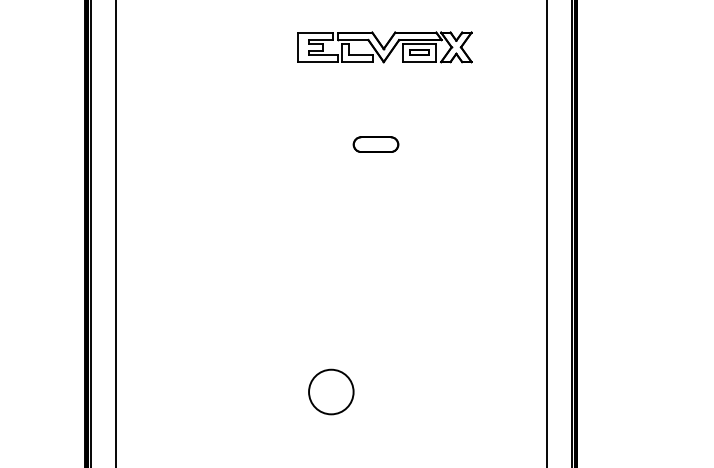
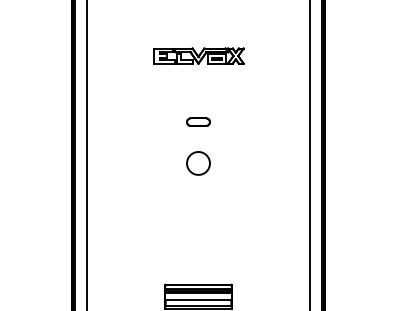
part: (383, 46) -> (198, 55), moved
part: (376, 143) -> (198, 121), moved
circle: (331, 392) -> (198, 163), moved

